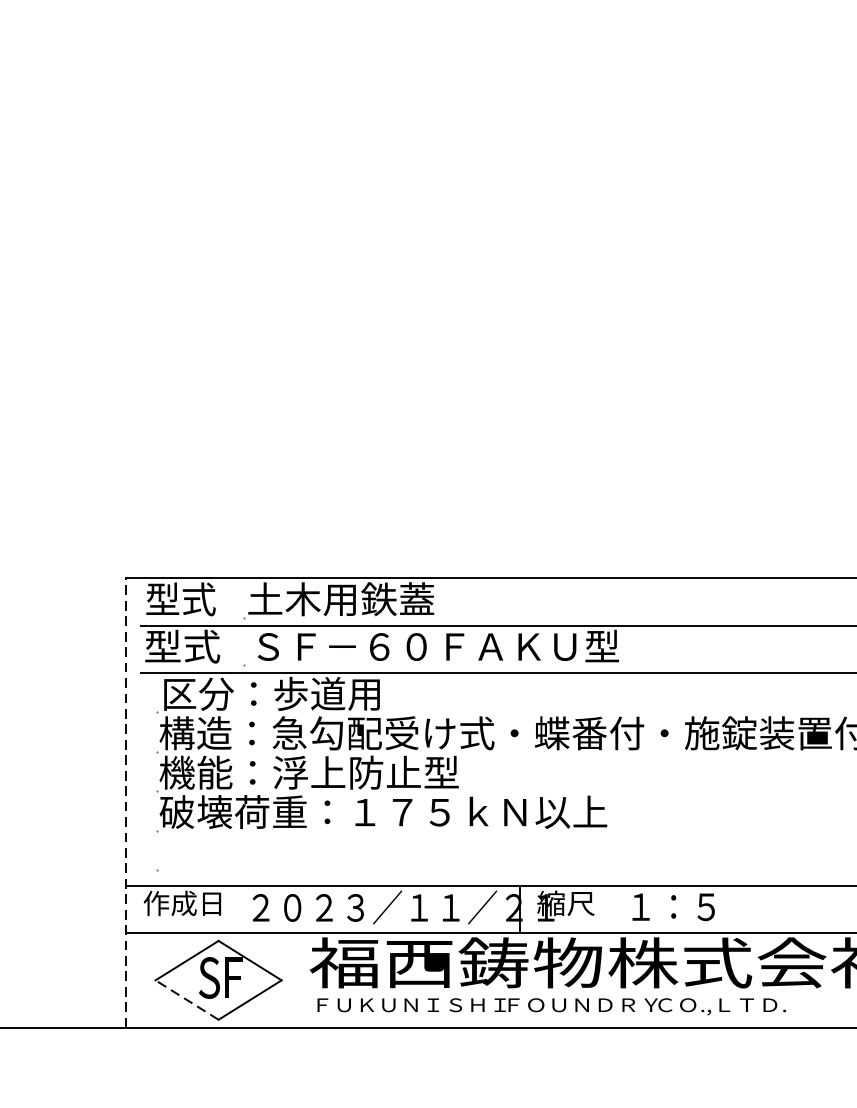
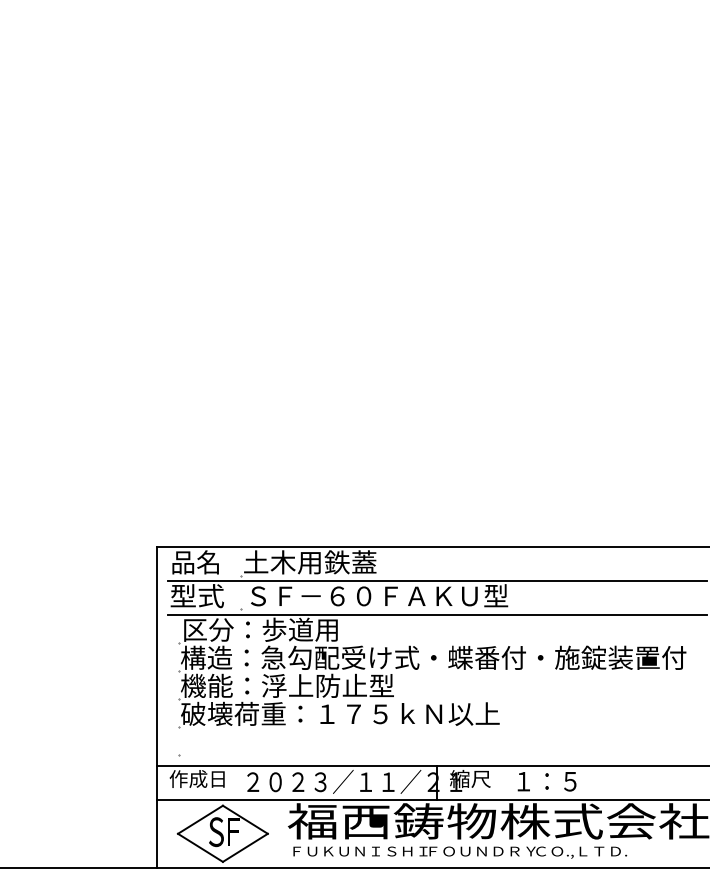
text: (180, 599) -> (195, 562), 型式 -> 品名
line: (125, 801) -> (156, 706), dashed -> solid
line: (187, 999) -> (200, 847), dashed -> solid

